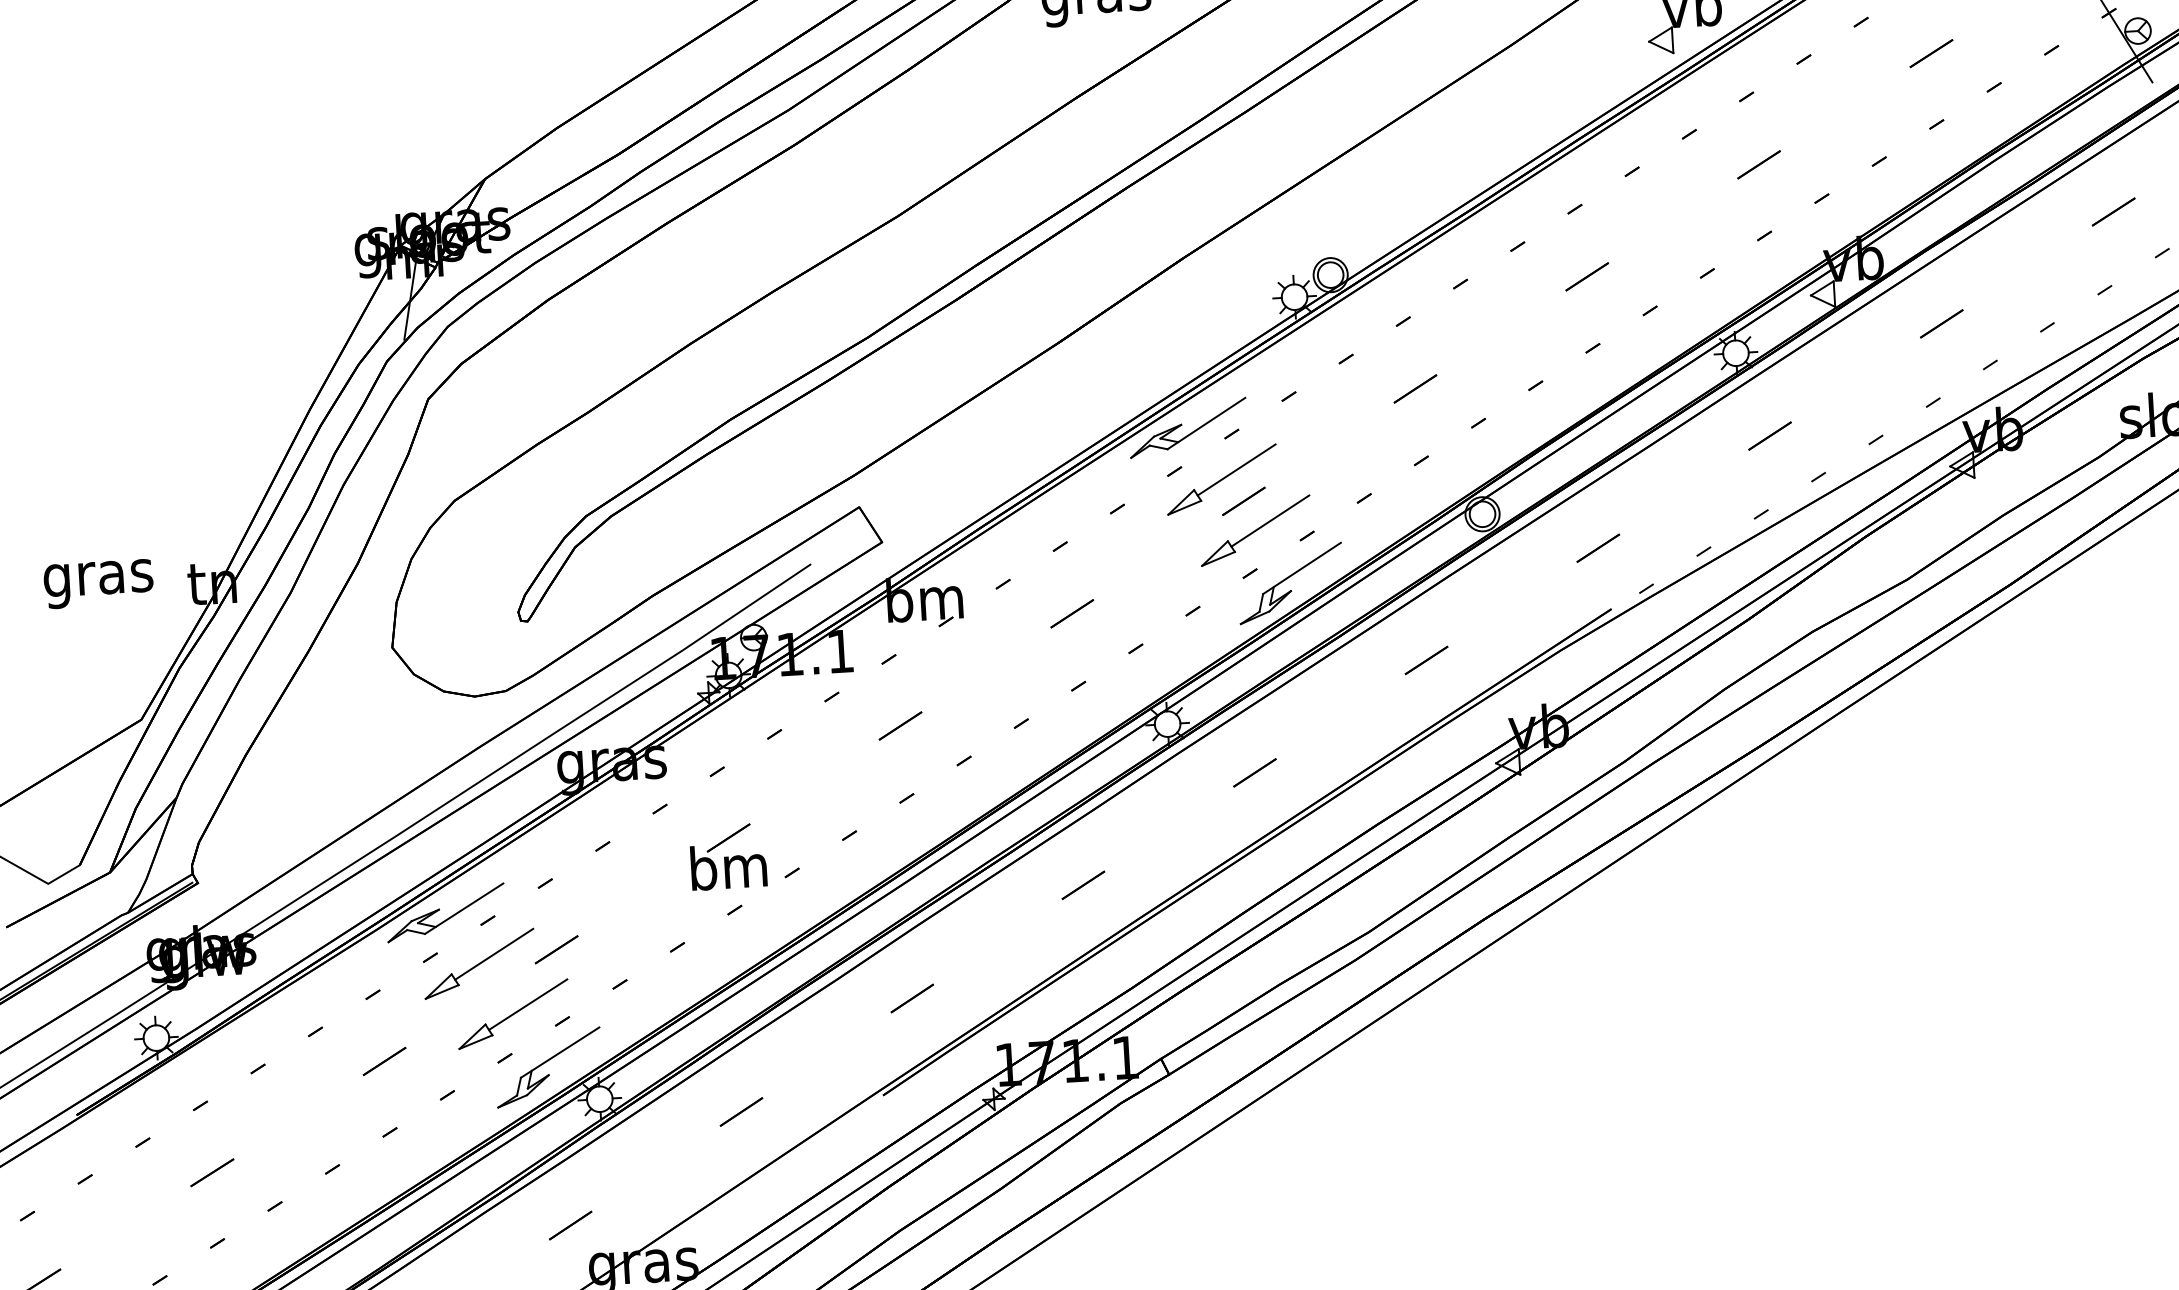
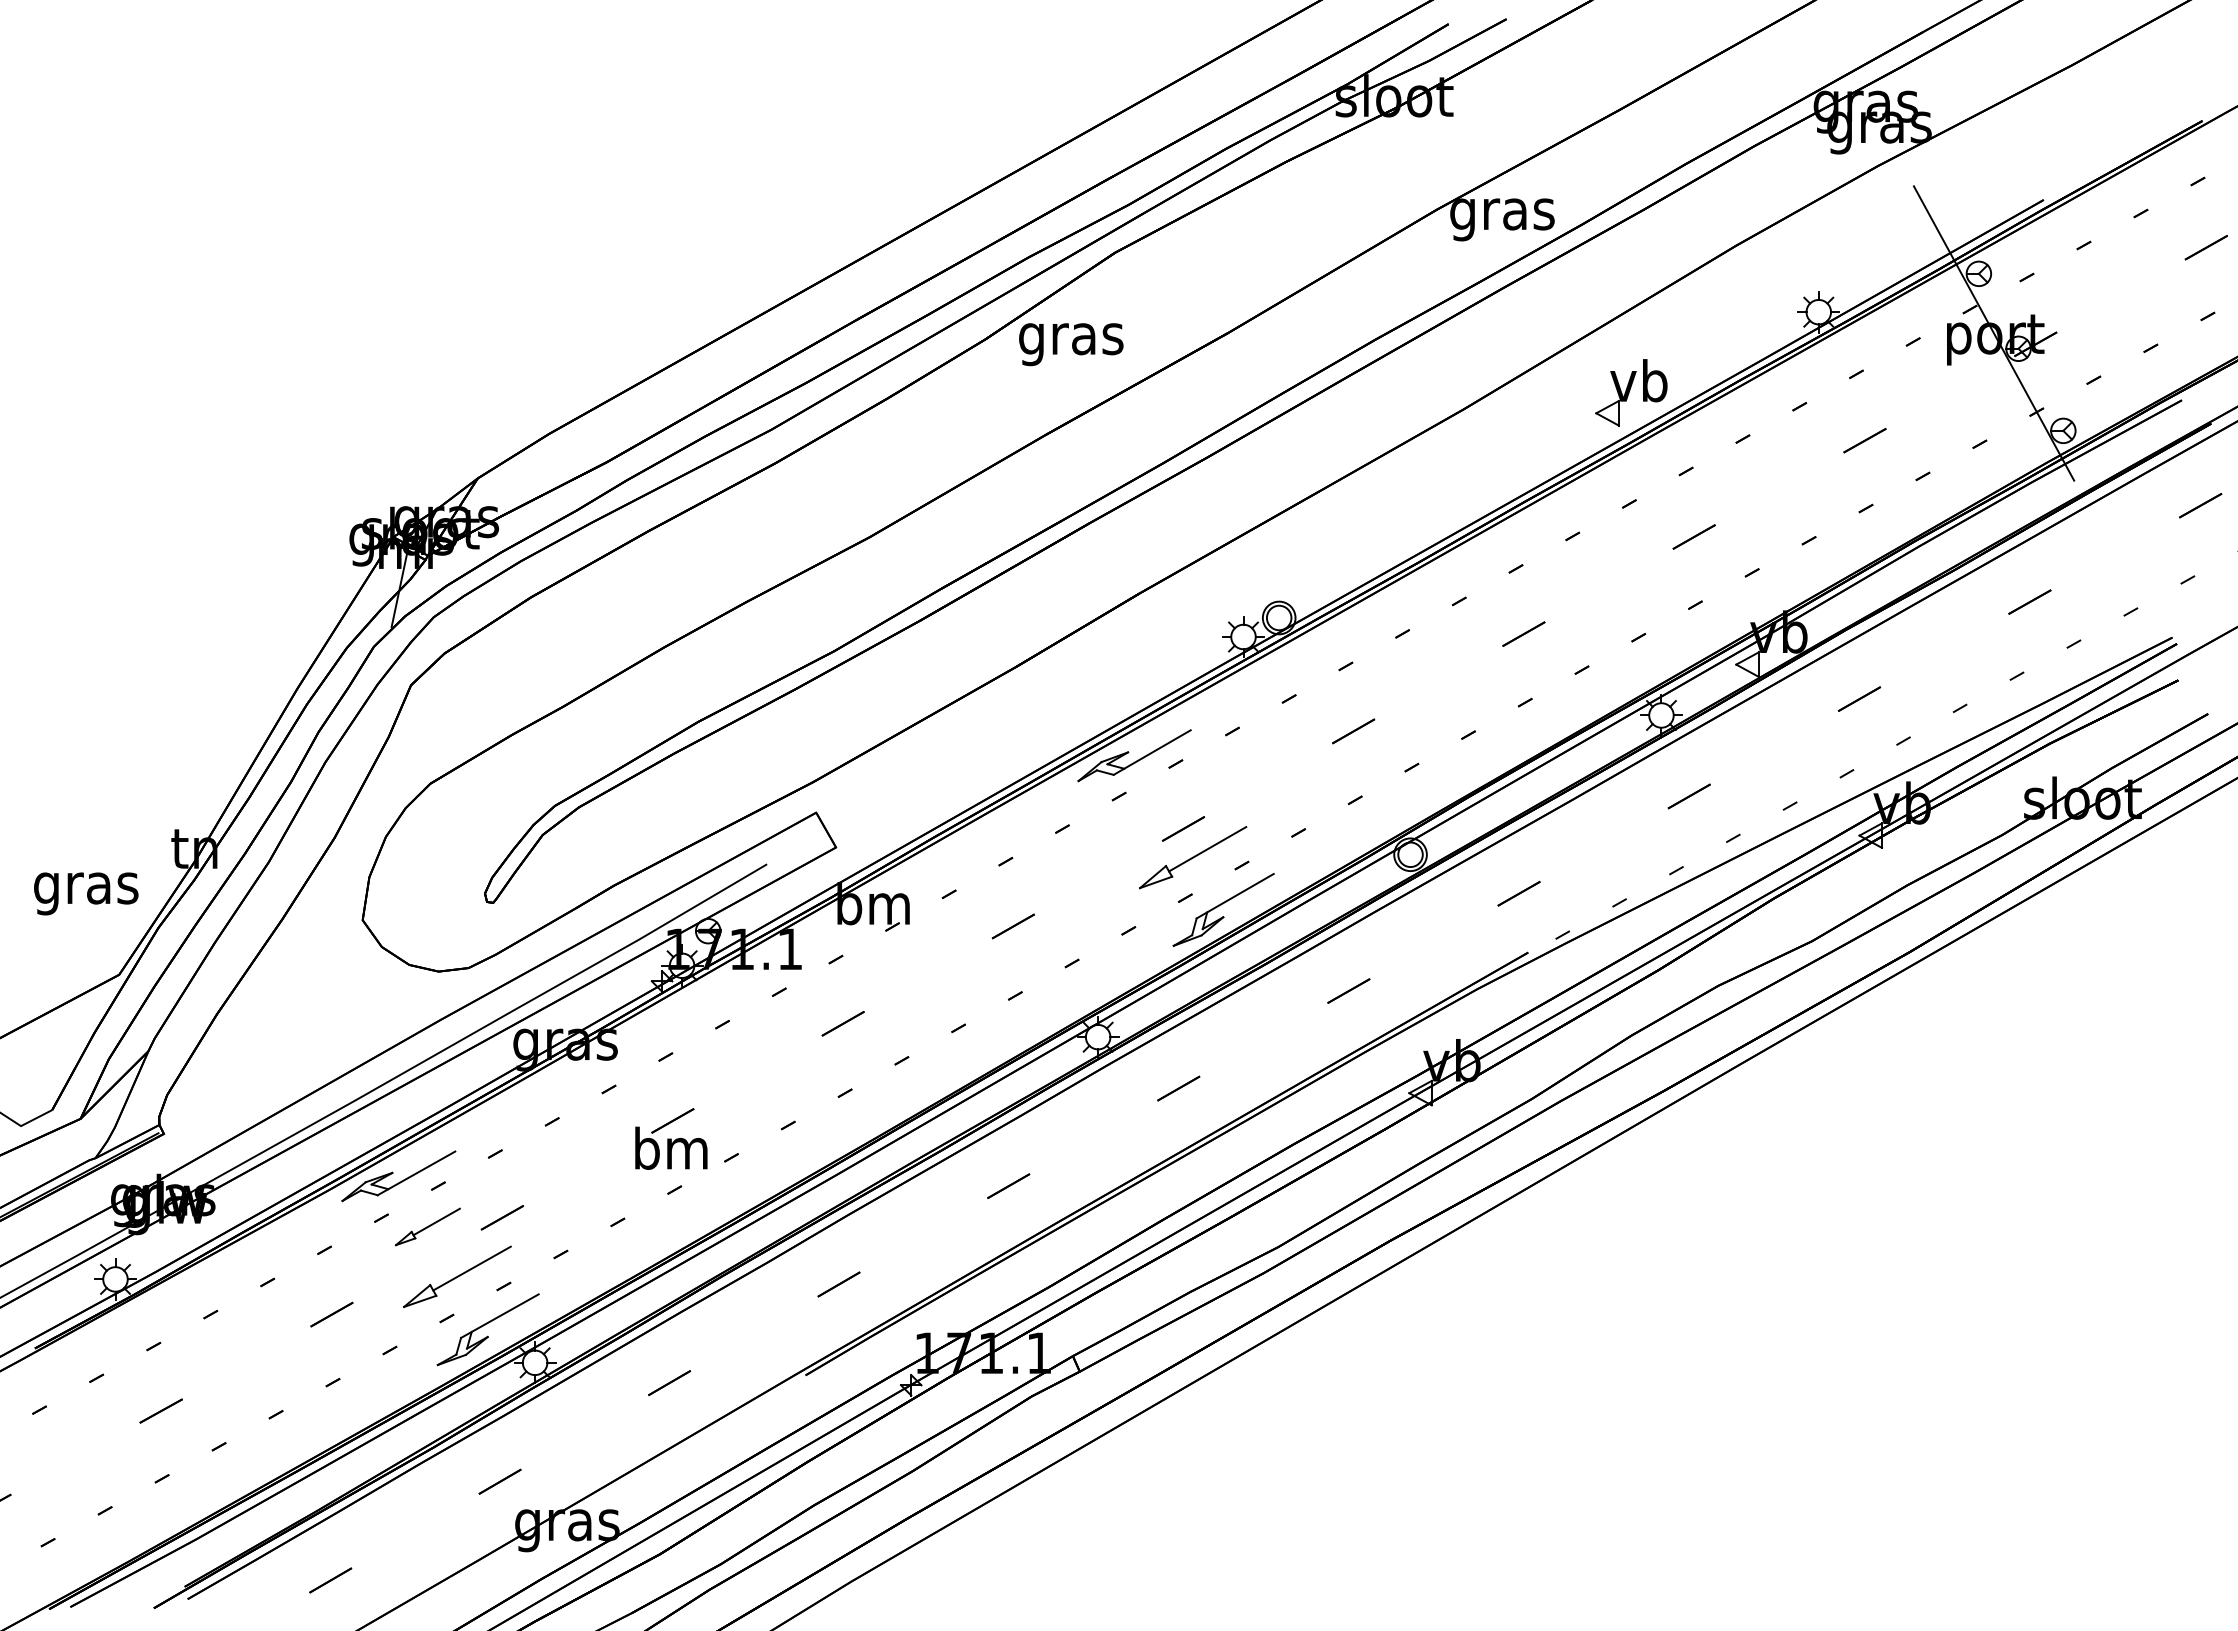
part: (1221, 479) -> (1163, 806), removed
text: (99, 583) -> (86, 893), moved
part: (478, 963) -> (427, 1226), size x0.6

